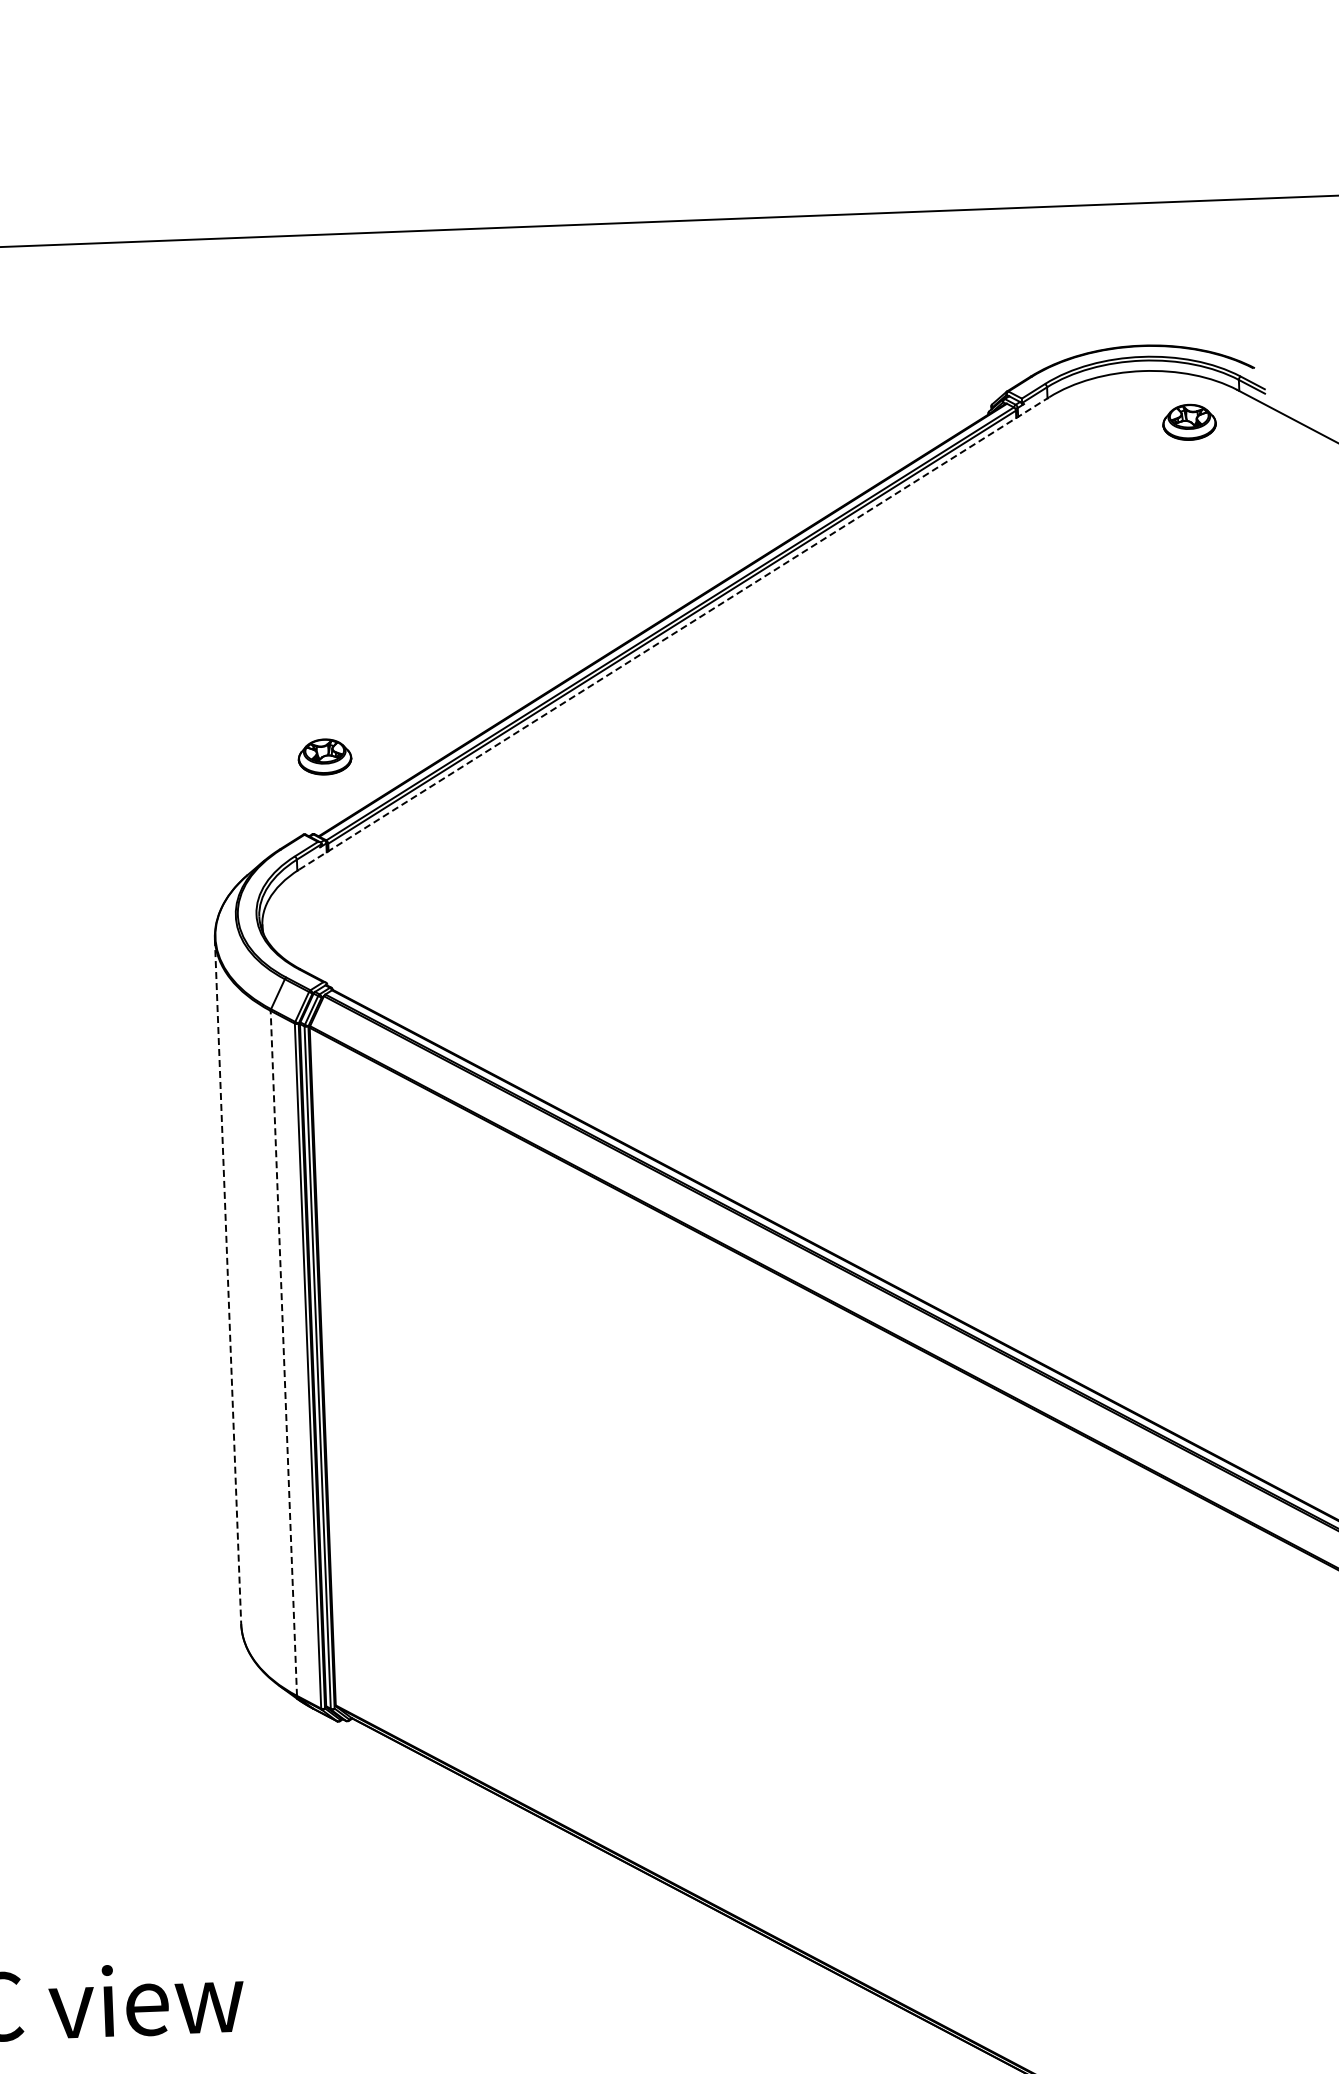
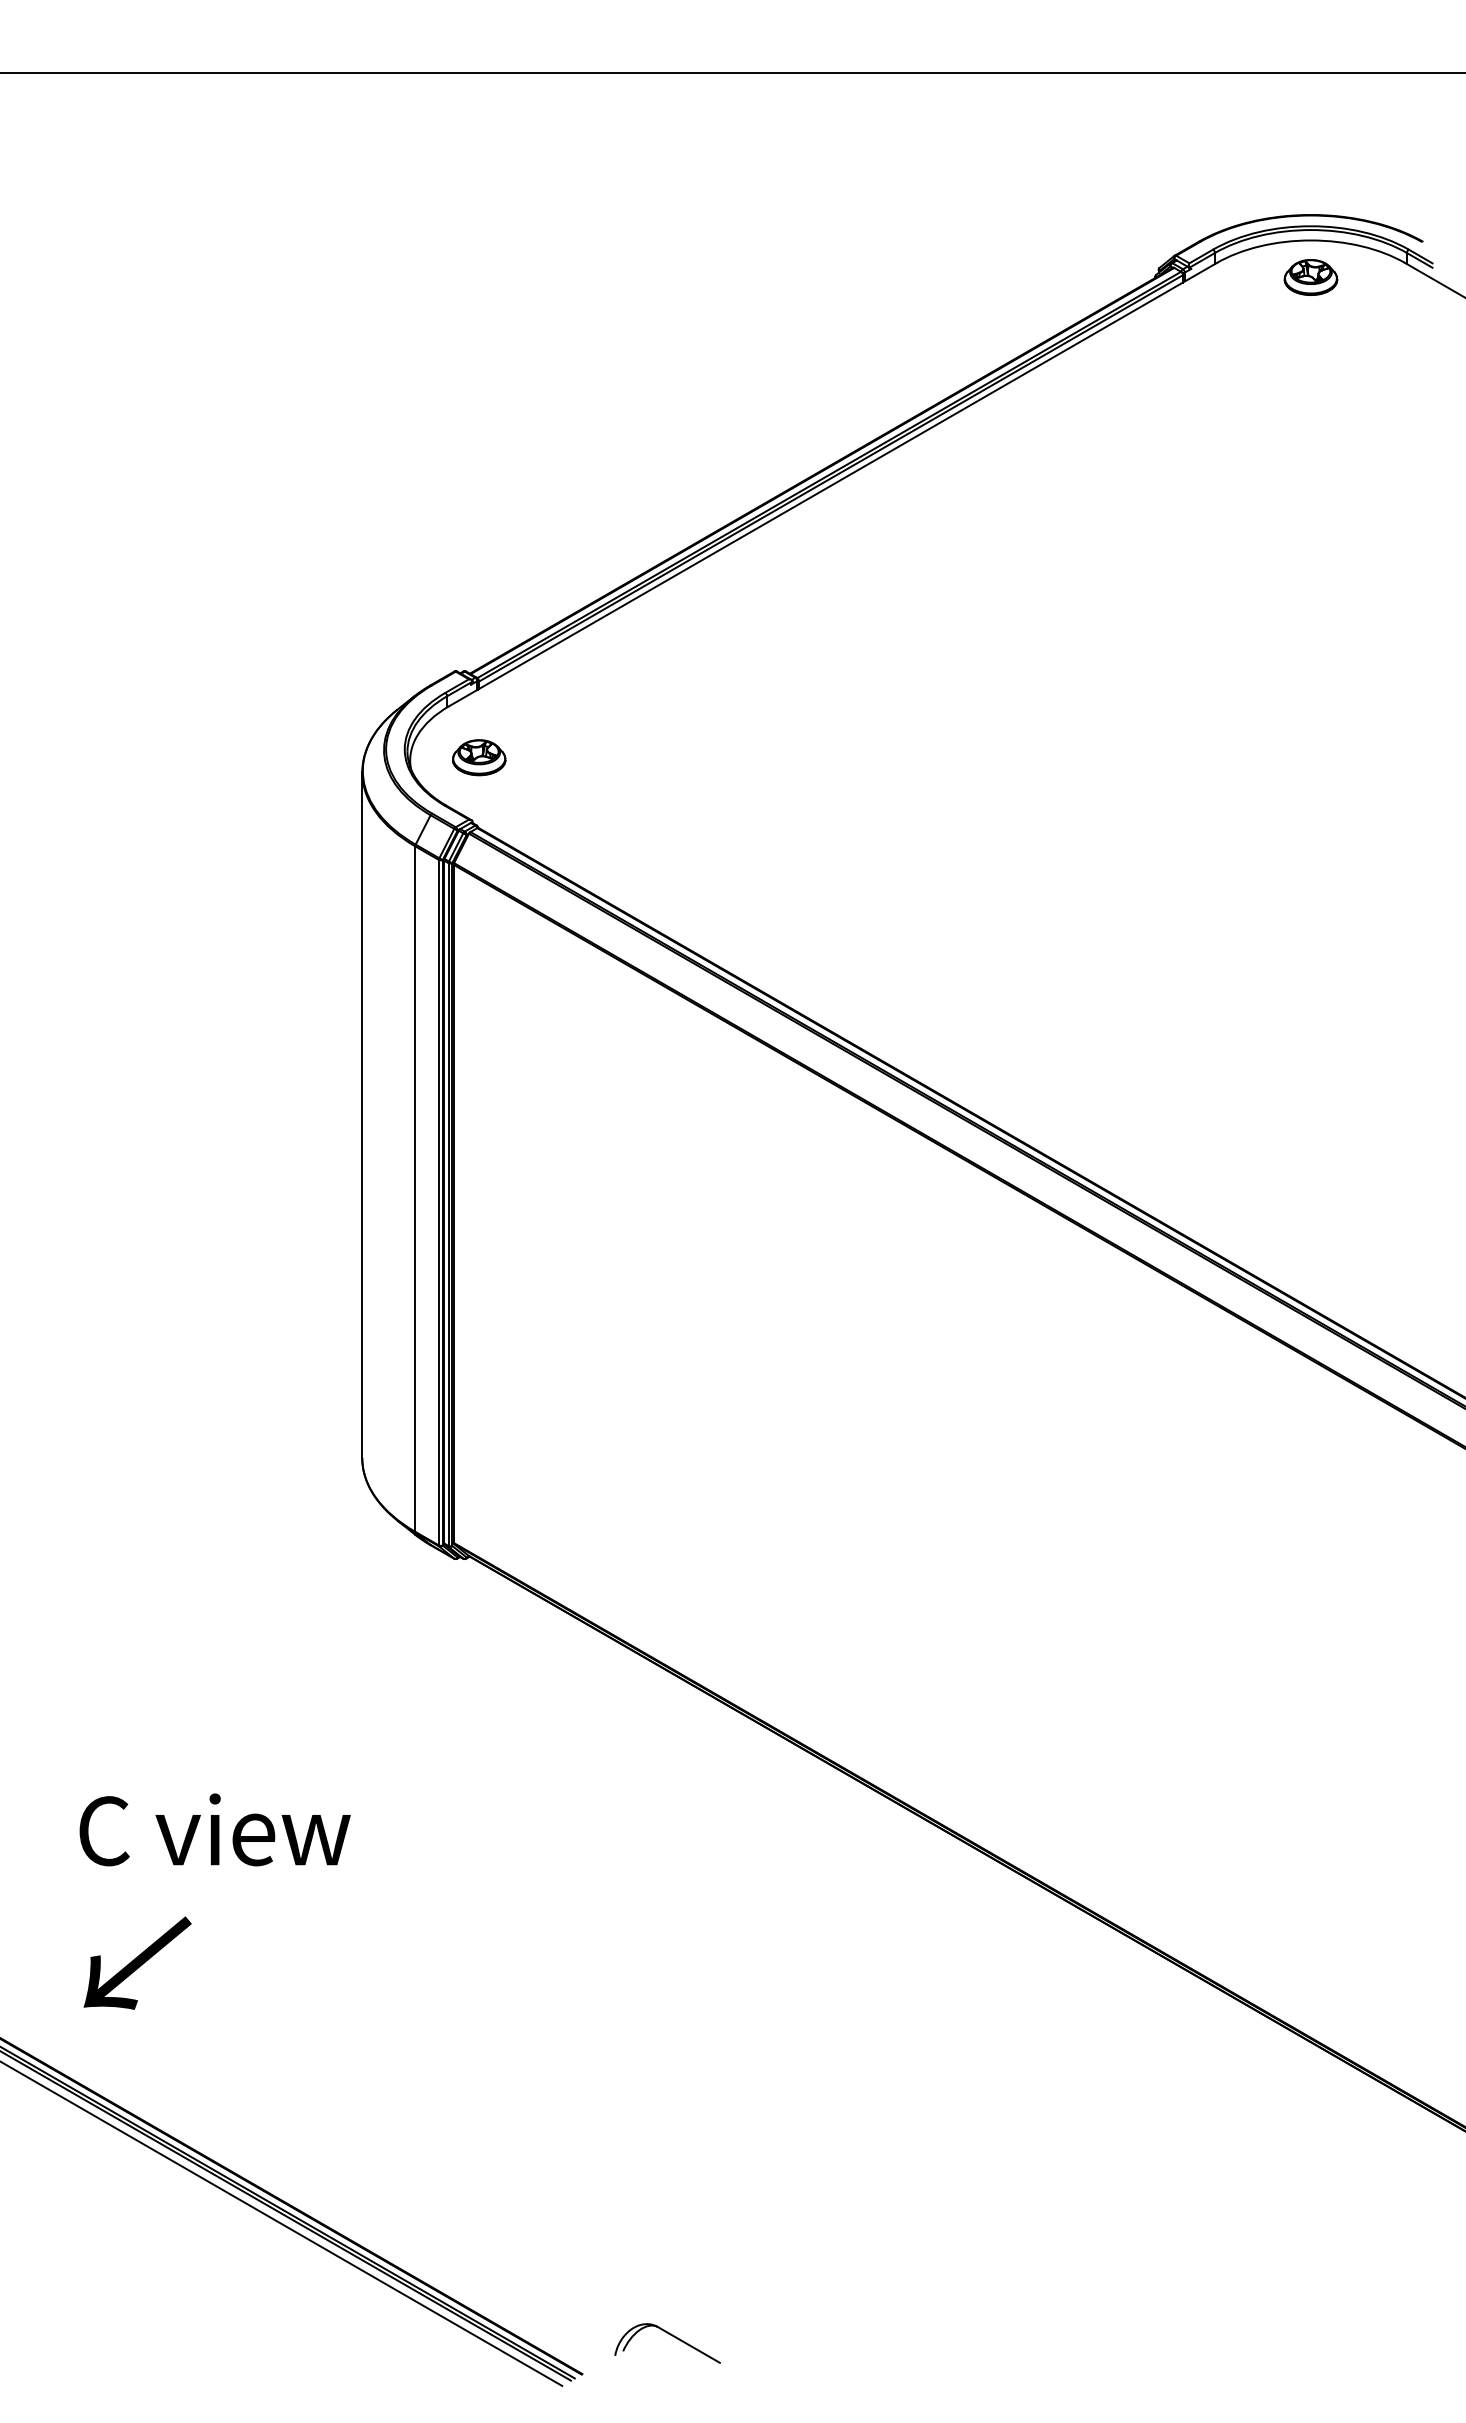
part: (1189, 422) -> (1310, 277), moved
line: (674, 633) -> (833, 484), dashed -> solid
part: (325, 756) -> (479, 757), moved
line: (228, 1281) -> (362, 1115), dashed -> solid
line: (284, 1353) -> (415, 1189), dashed -> solid

